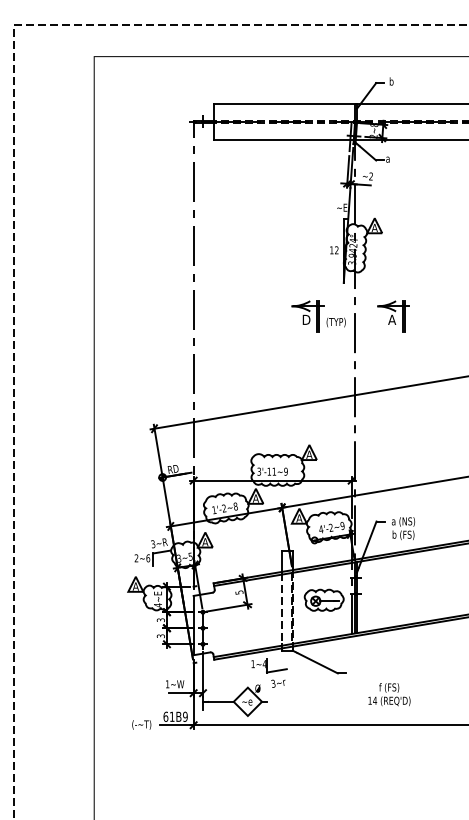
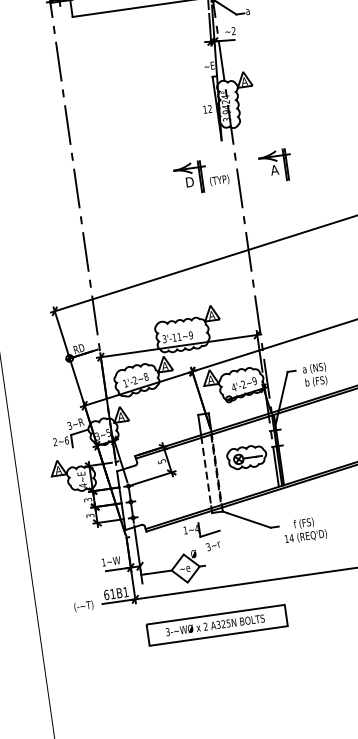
text: (389, 694) -> (305, 530), moved
text: (185, 716) -> (126, 591), 61B9 -> 61B1
part: (270, 762) -> (216, 625), added

